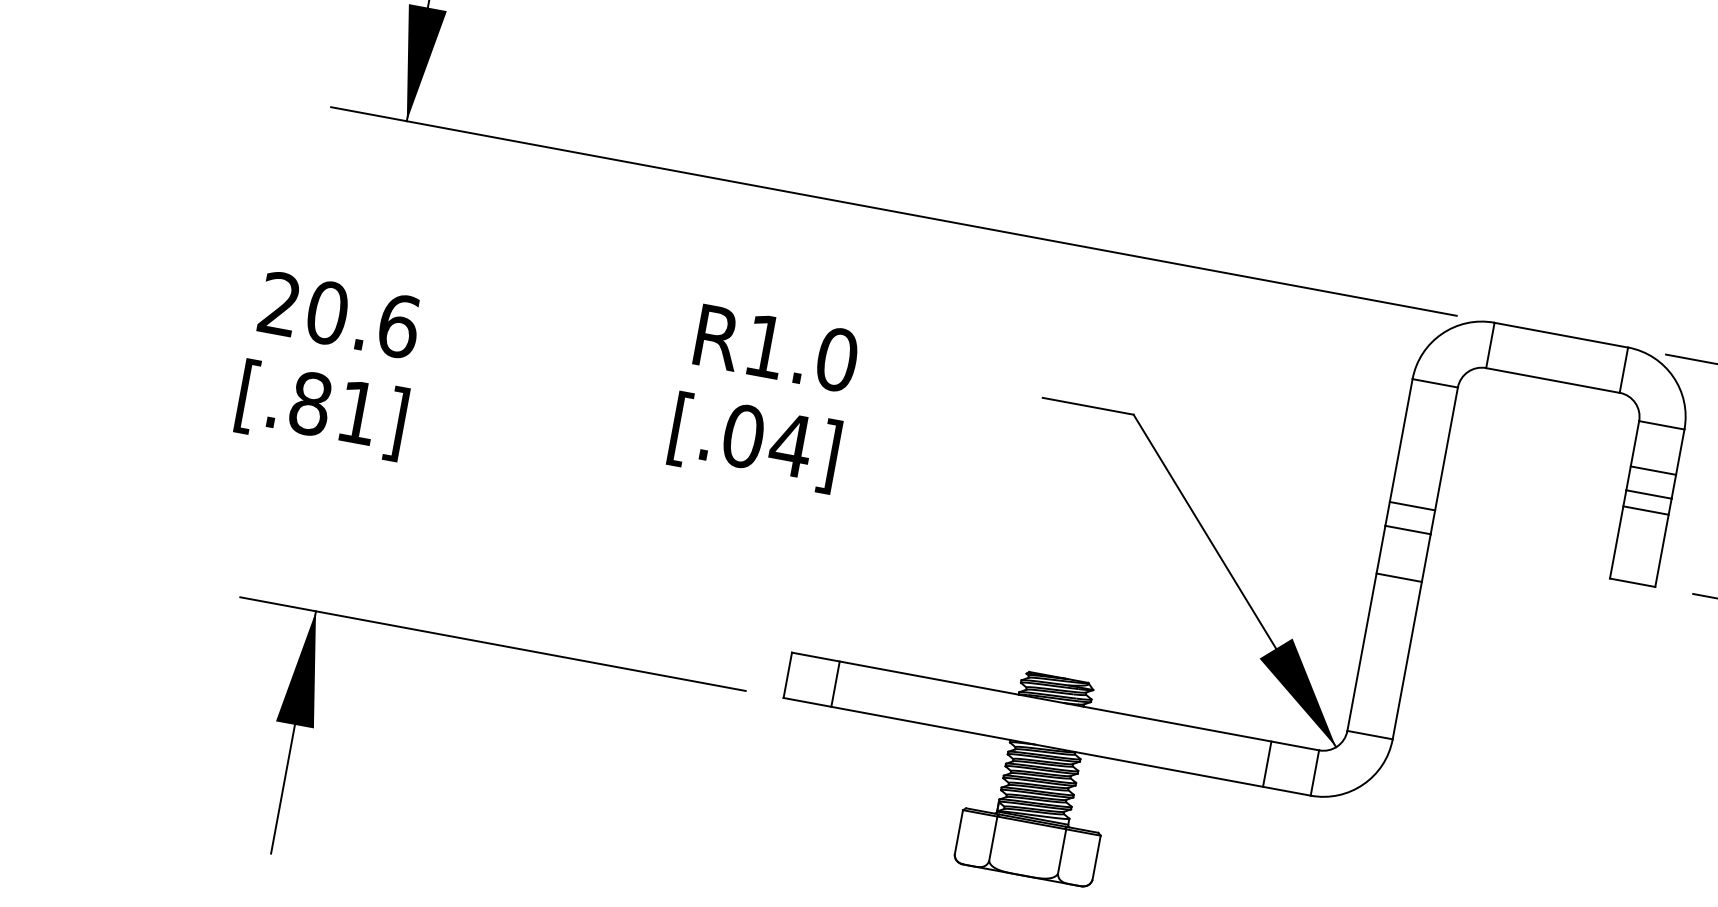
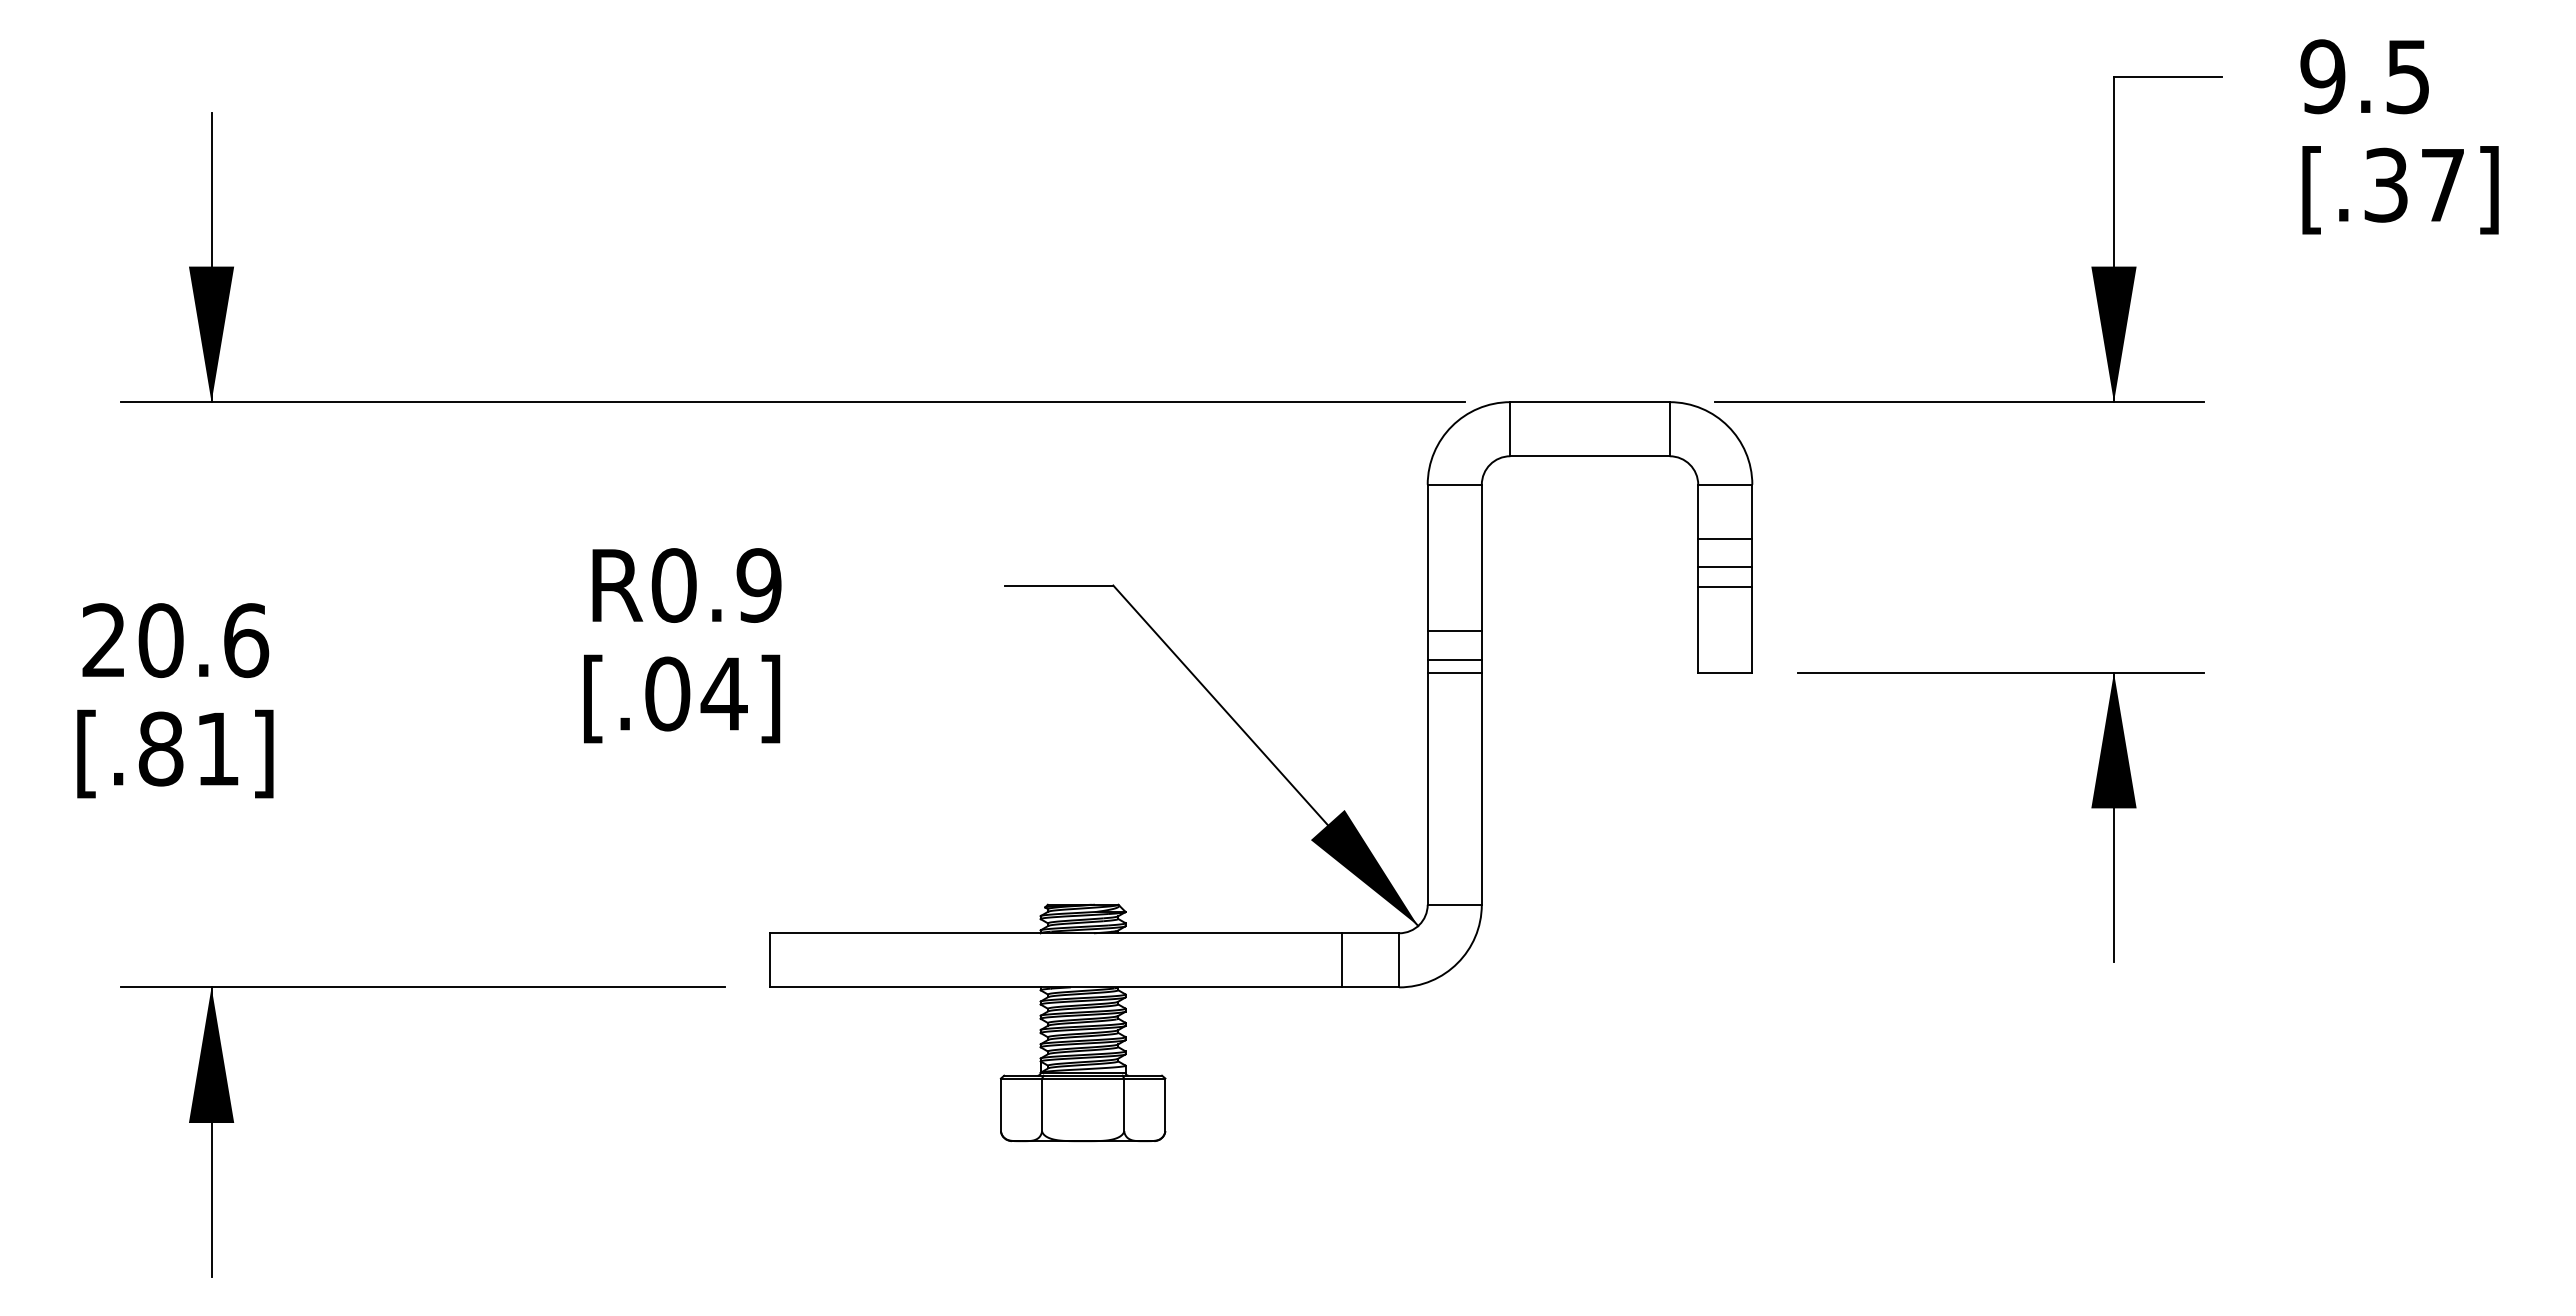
text: (801, 353) -> (716, 585), R1.0 -> R0.9
line: (1399, 577) -> (1454, 672), moved
line: (835, 684) -> (826, 960), removed

